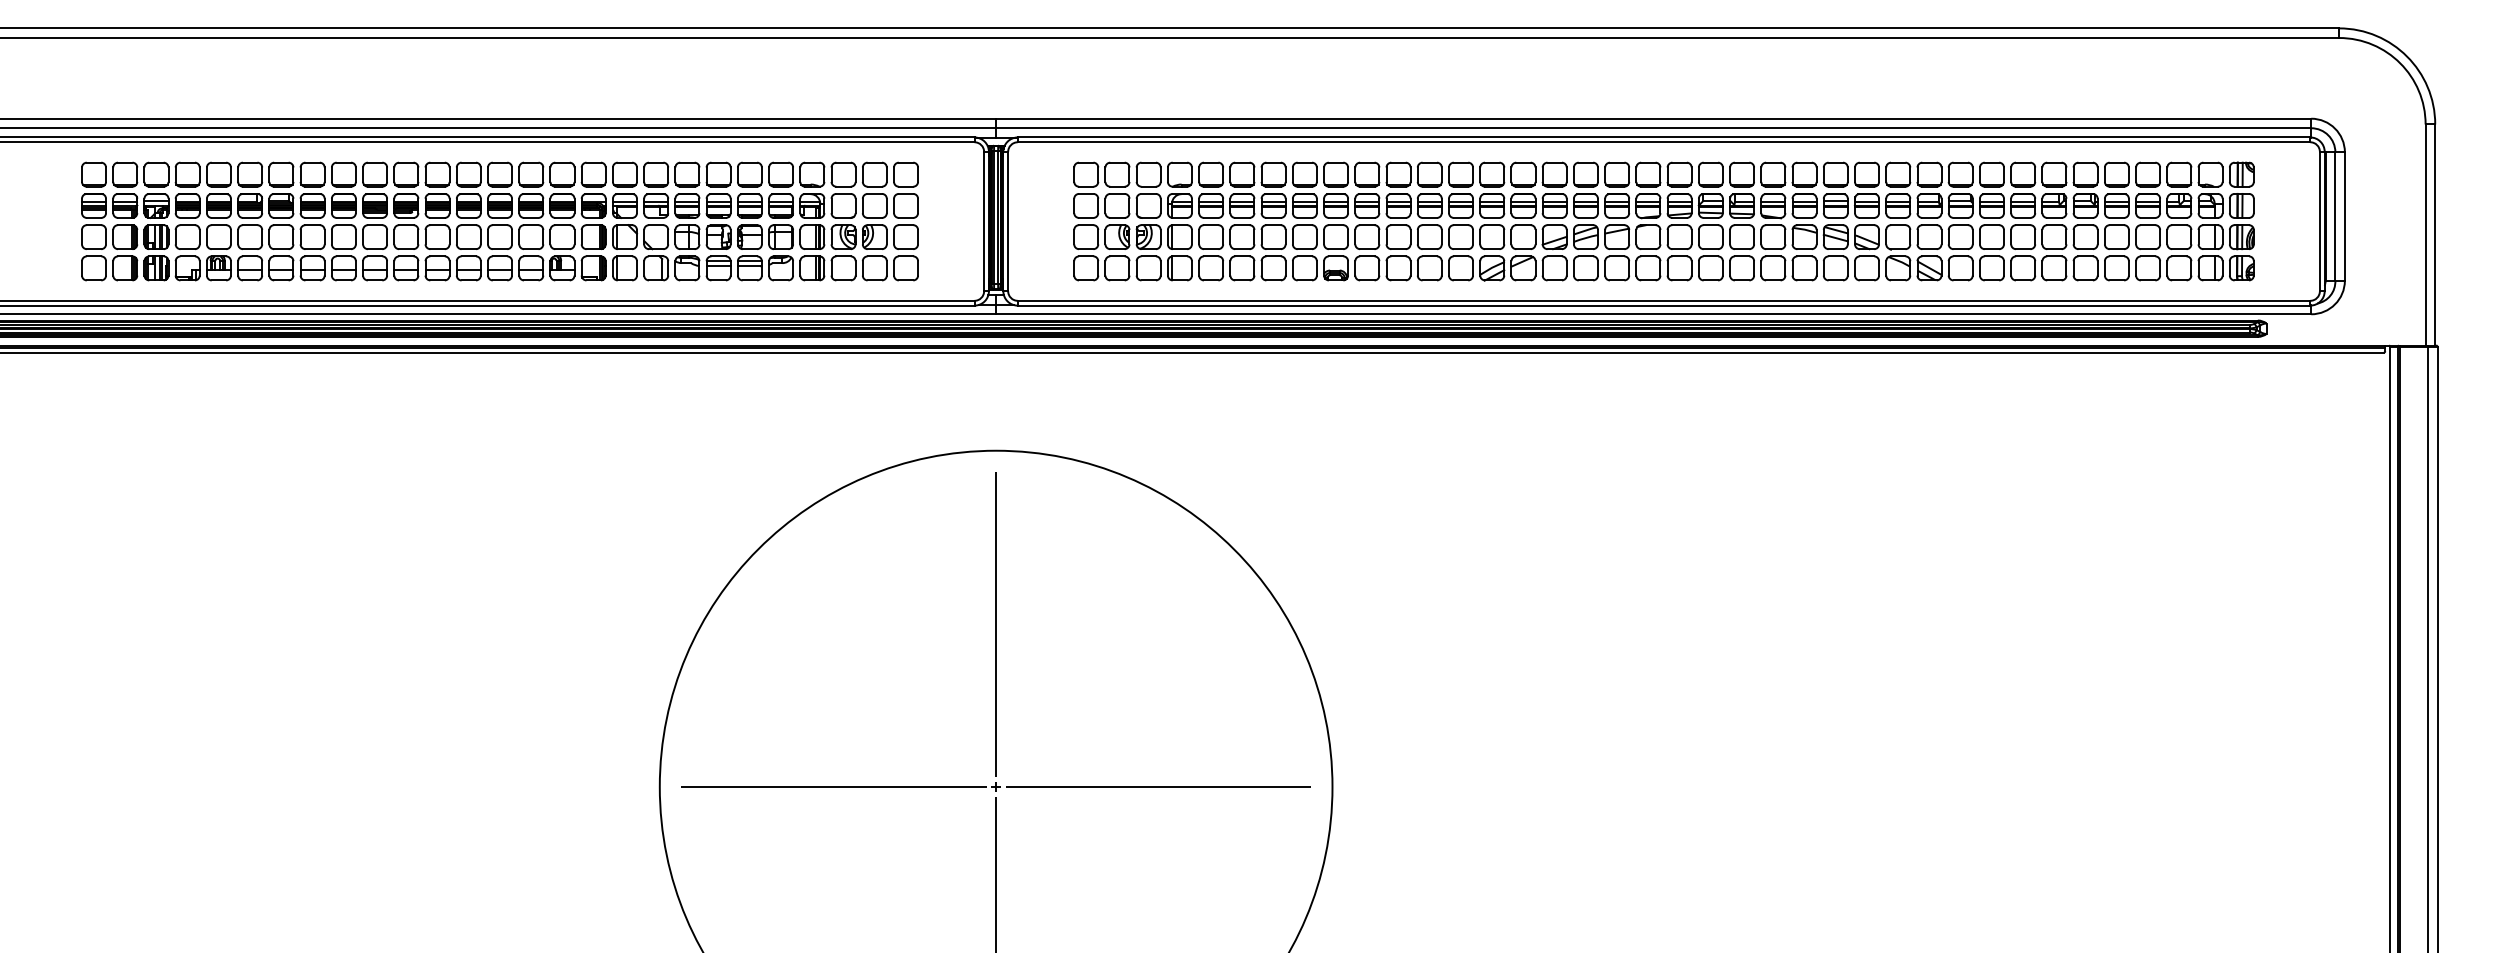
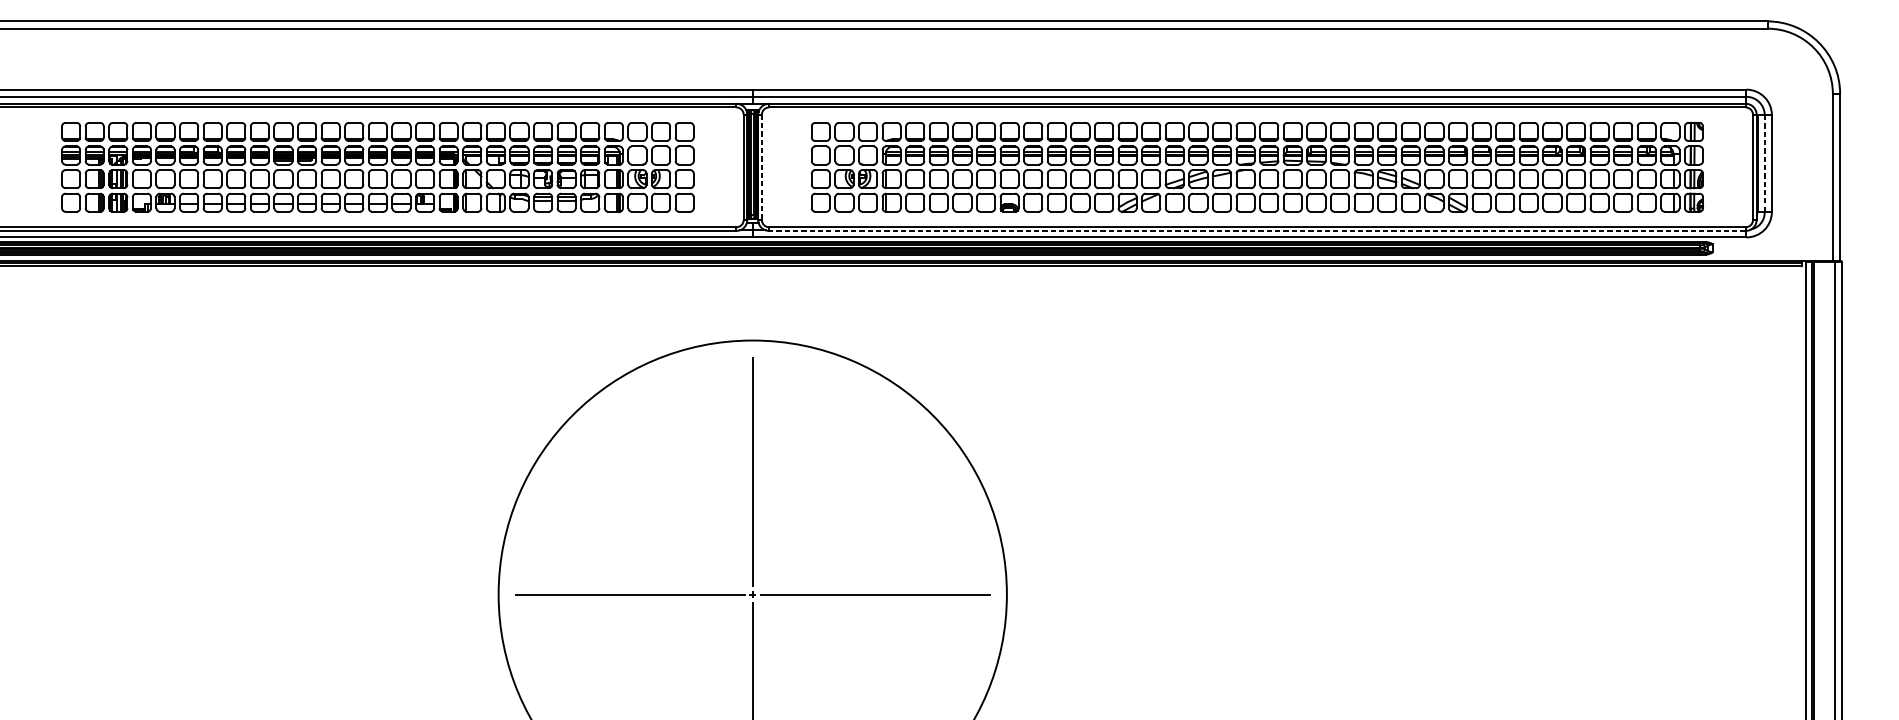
line: (2335, 217) -> (1764, 164), solid -> dashed
line: (1008, 221) -> (762, 167), solid -> dashed
line: (1663, 305) -> (1257, 230), solid -> dashed

